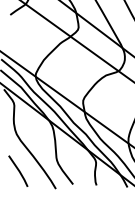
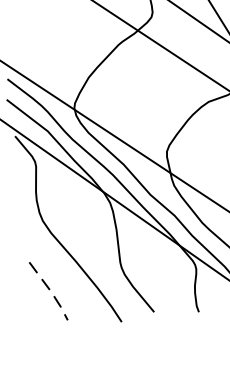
line: (19, 171) -> (50, 291), solid -> dashed

